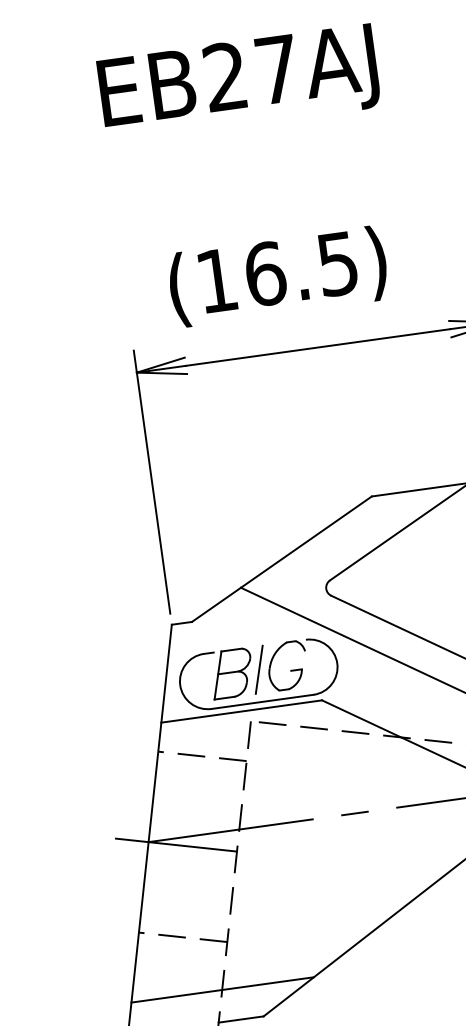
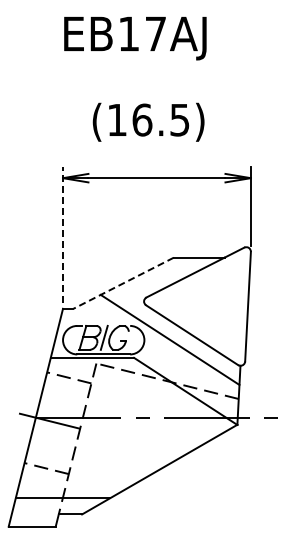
text: (224, 75) -> (128, 33), EB27AJ -> EB17AJ
text: (277, 275) -> (148, 121), moved
line: (152, 481) -> (63, 234), solid -> dashed
line: (281, 559) -> (123, 283), solid -> dashed

